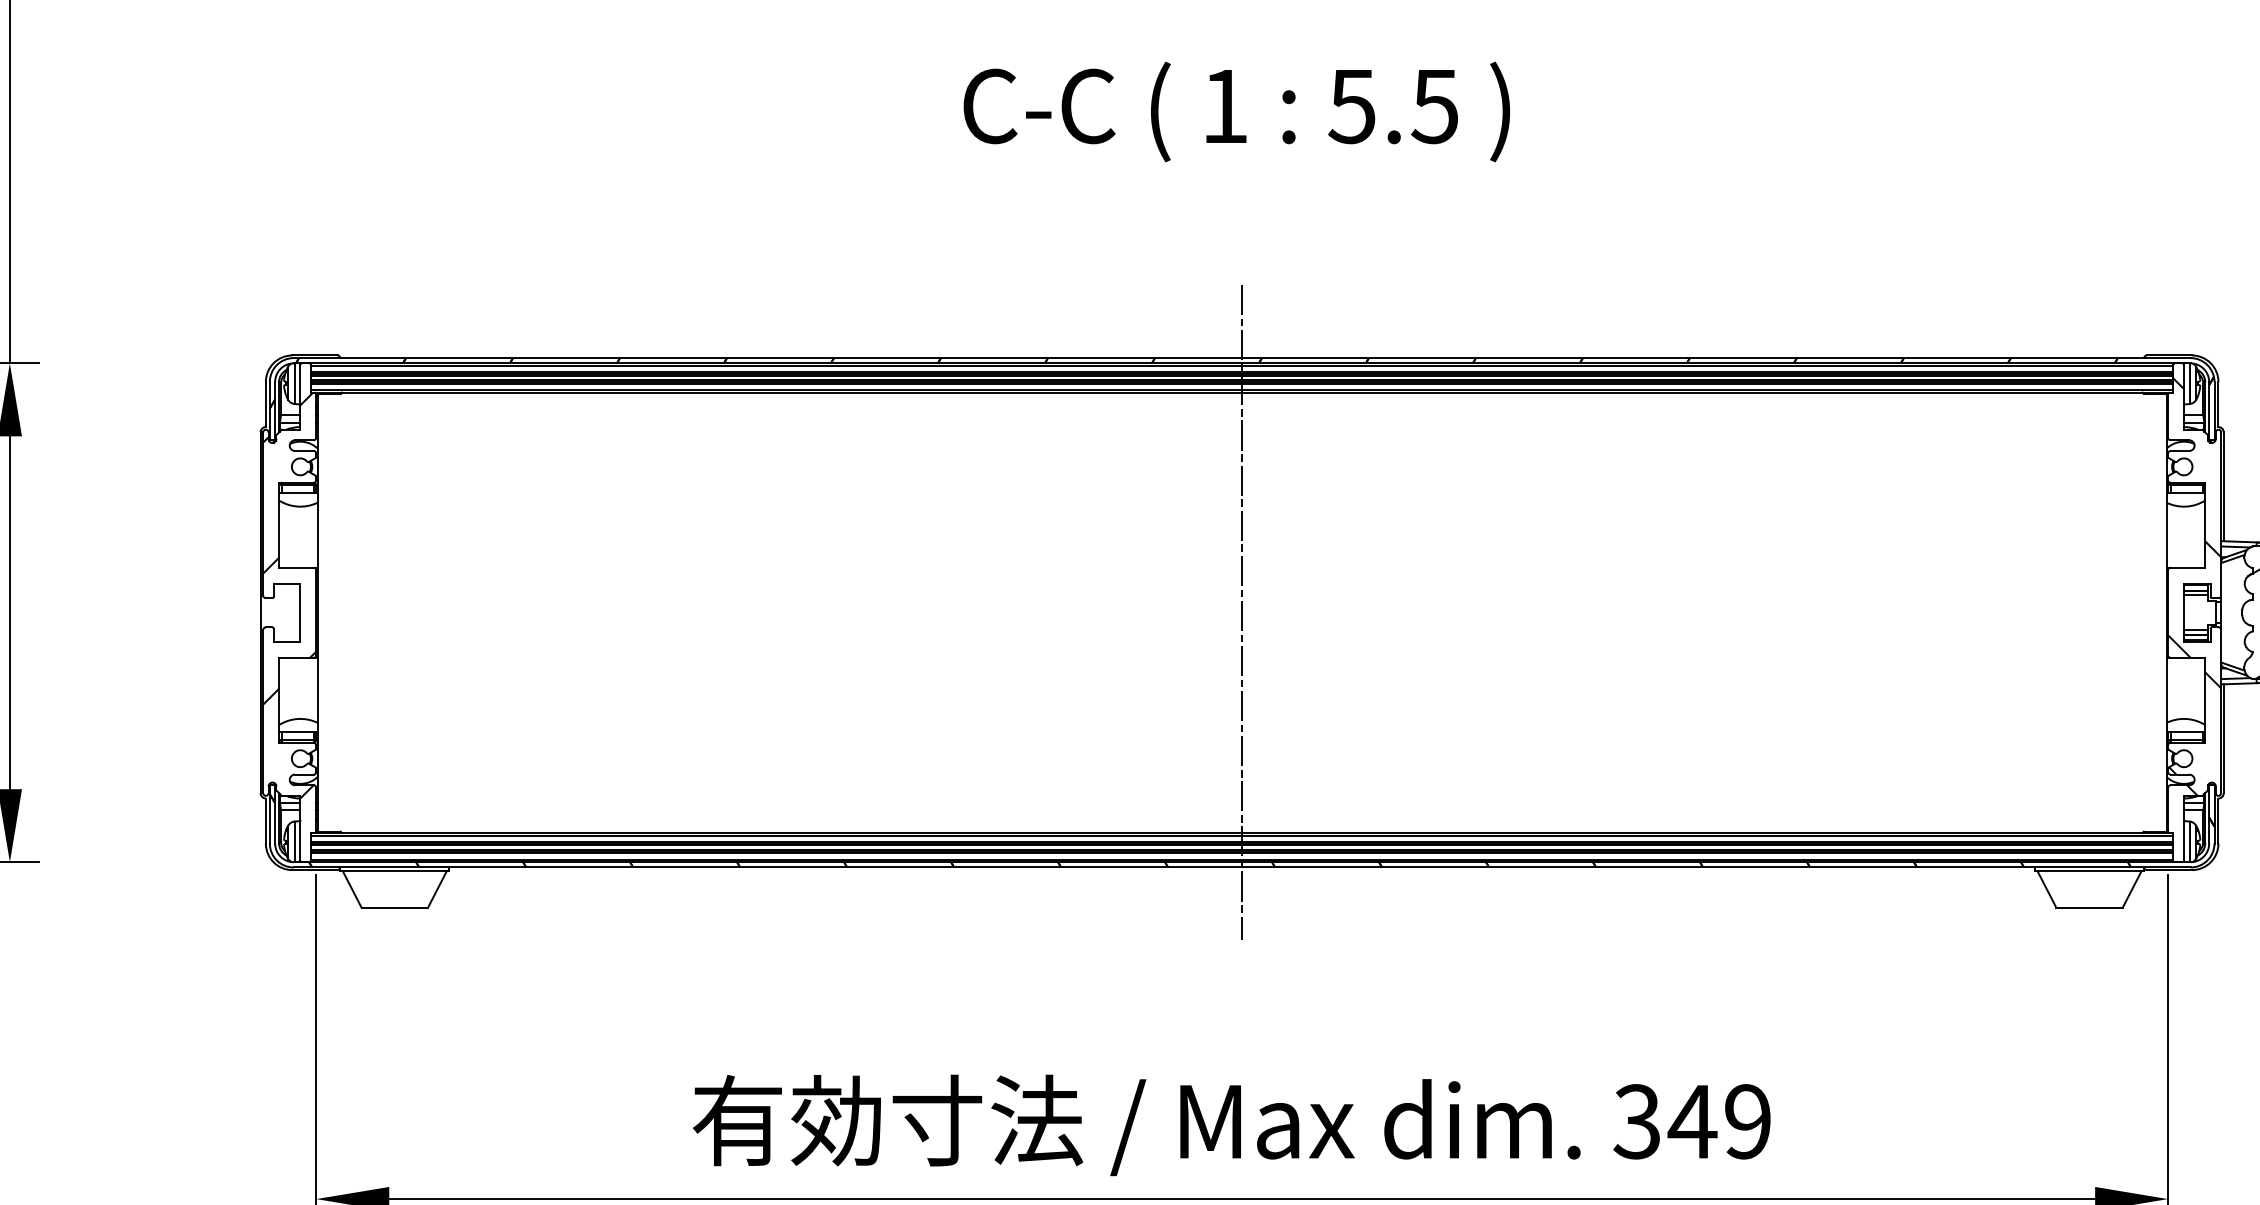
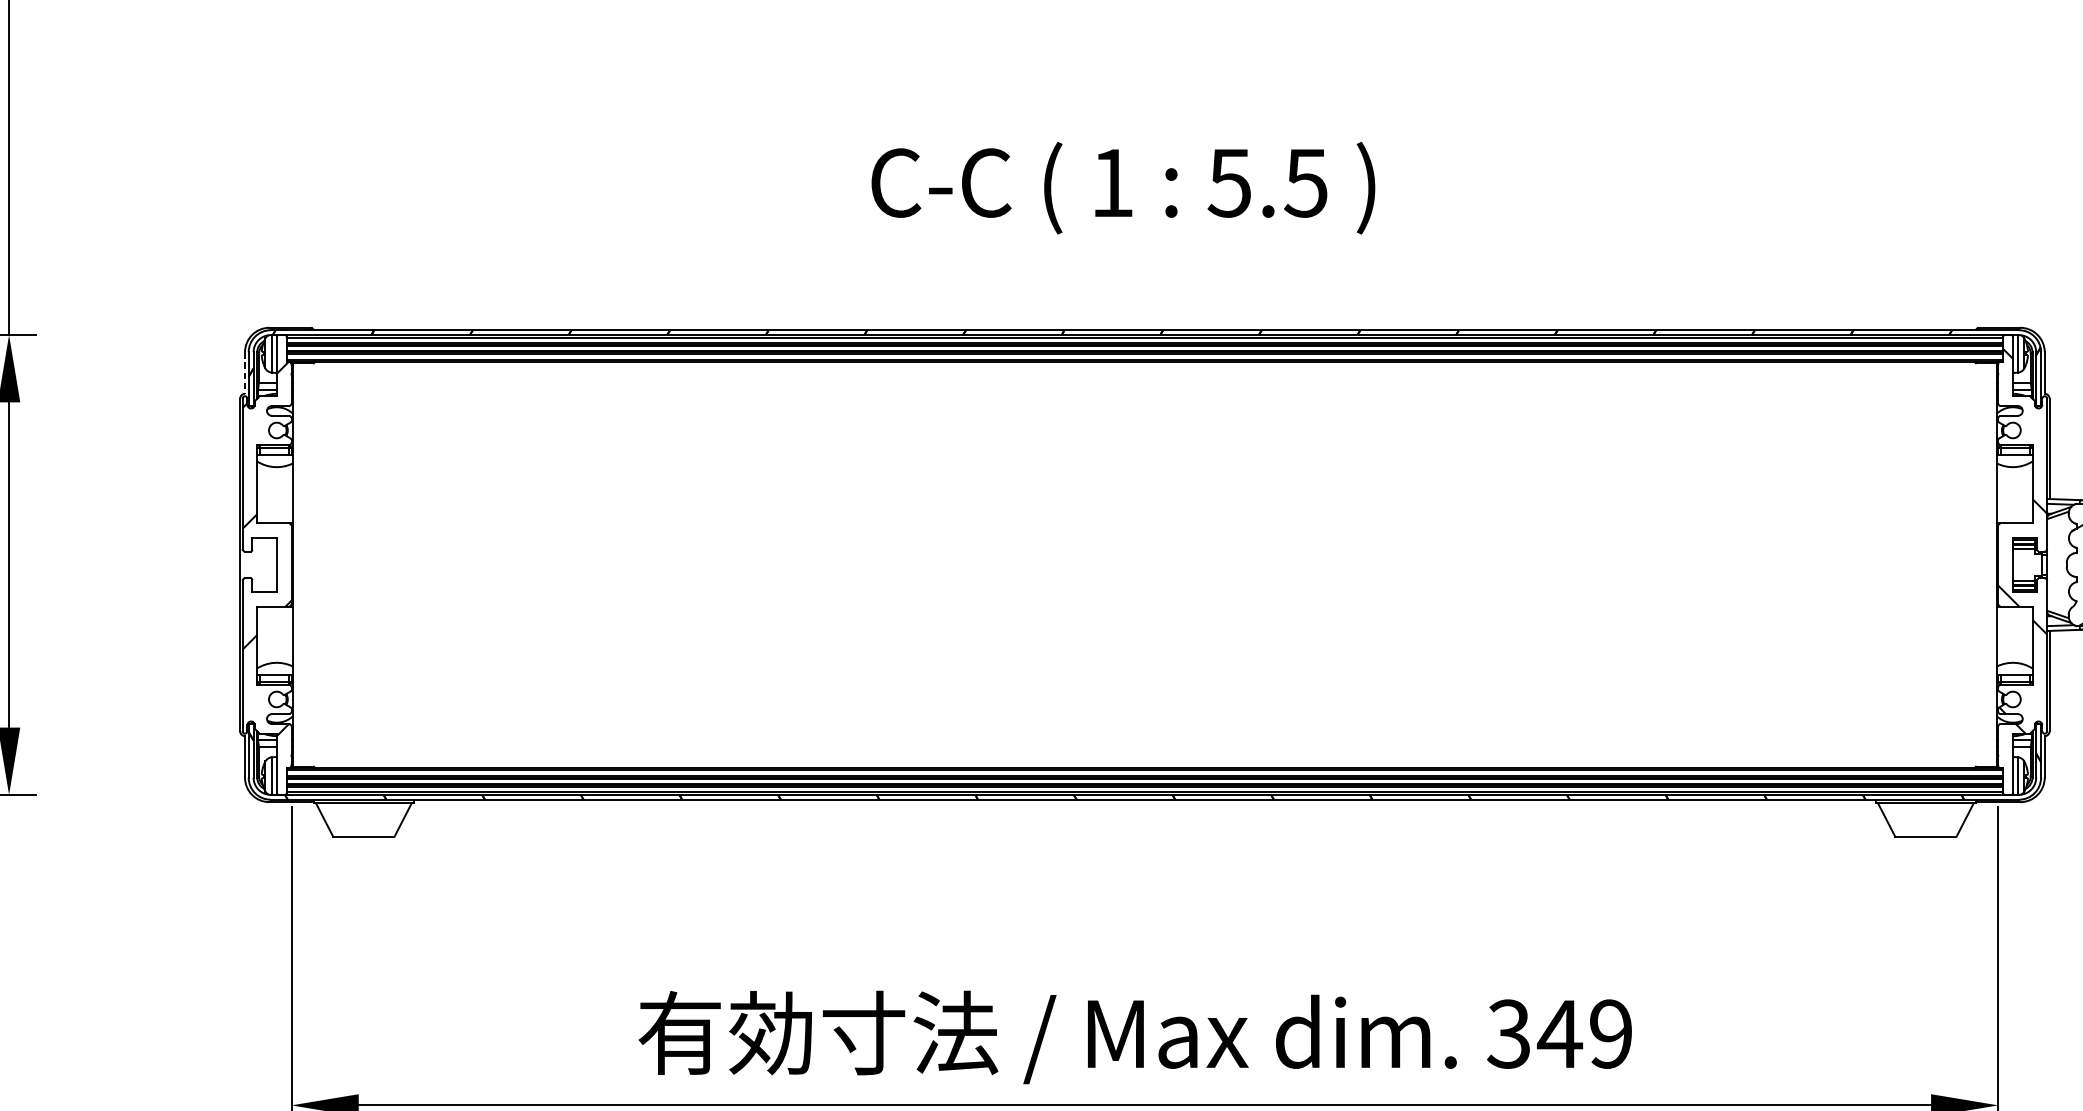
text: (1236, 111) -> (1123, 187), moved
line: (265, 404) -> (244, 373), solid -> dashed
line: (1242, 612) -> (1145, 564), removed

